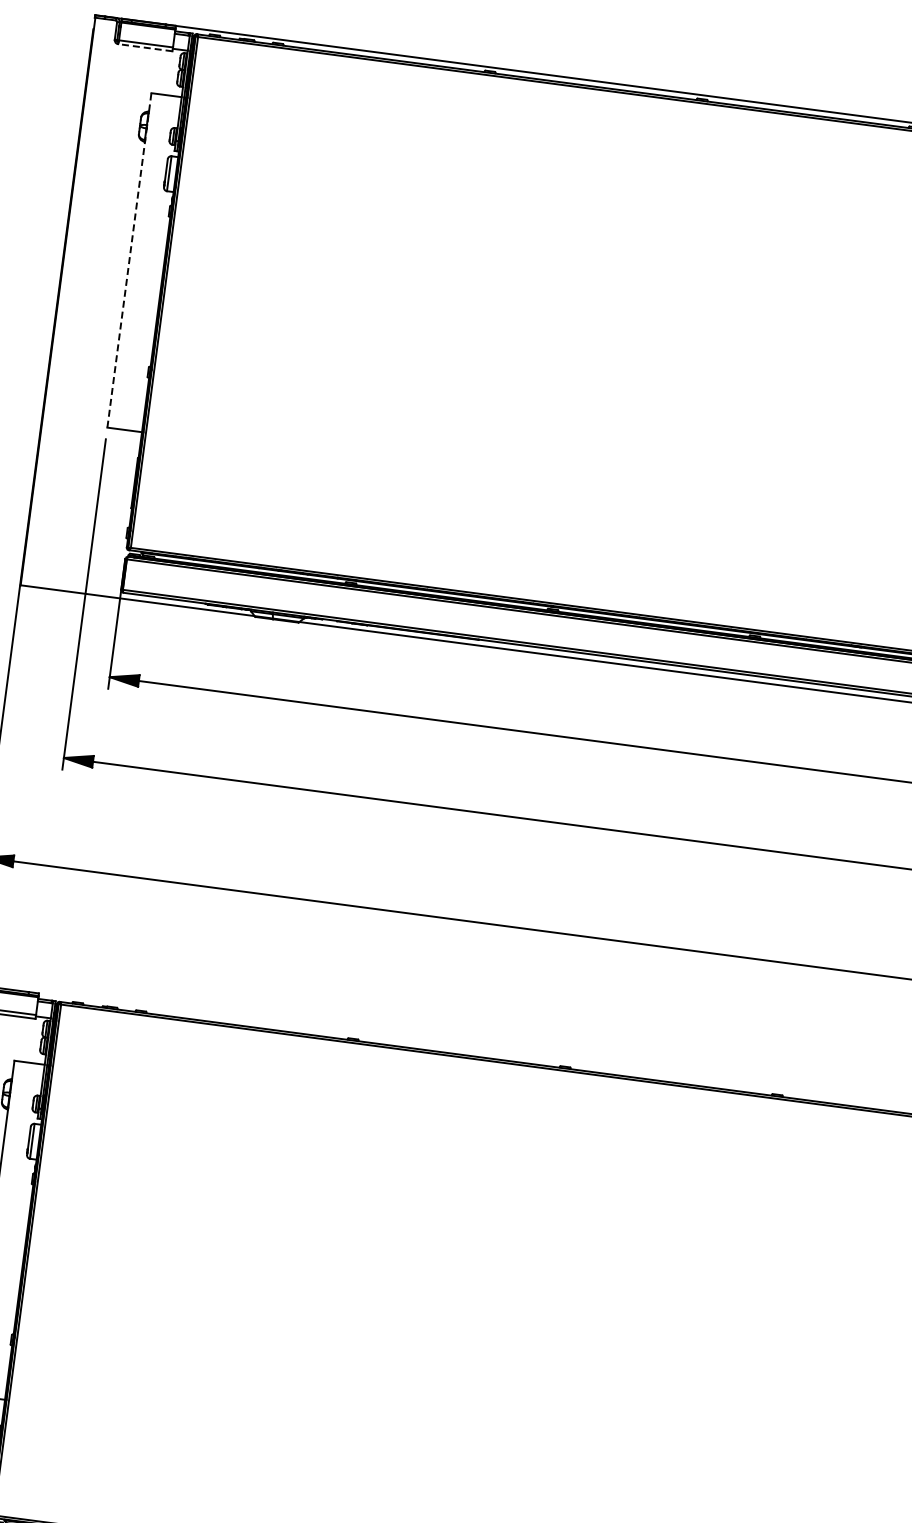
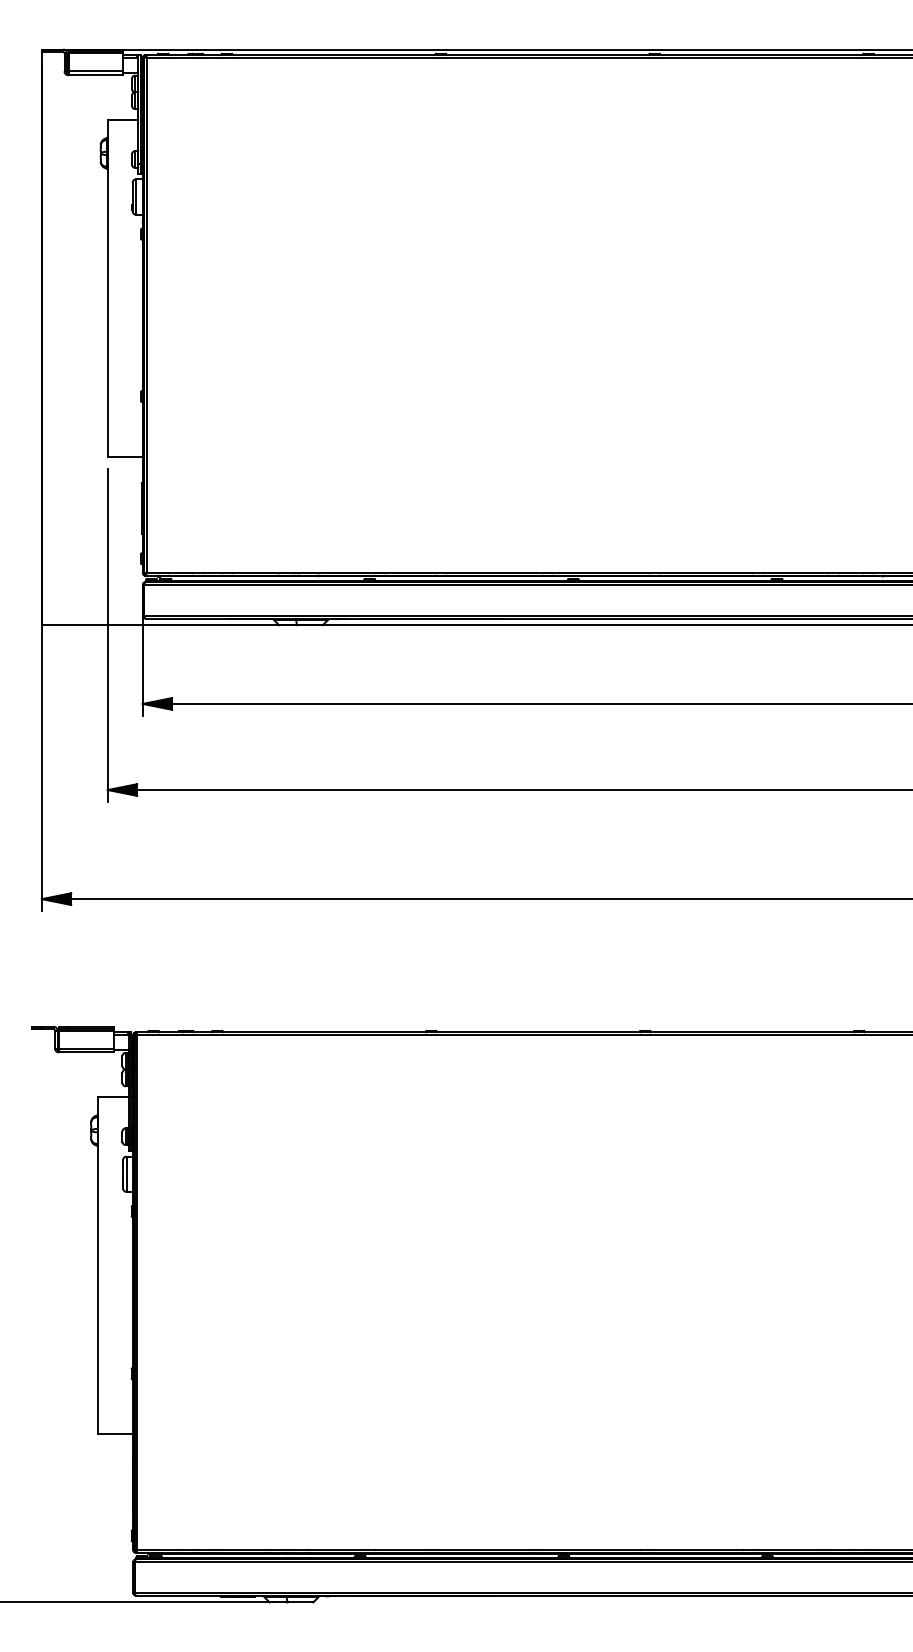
line: (144, 47) -> (95, 75), dashed -> solid
line: (129, 260) -> (107, 288), dashed -> solid

